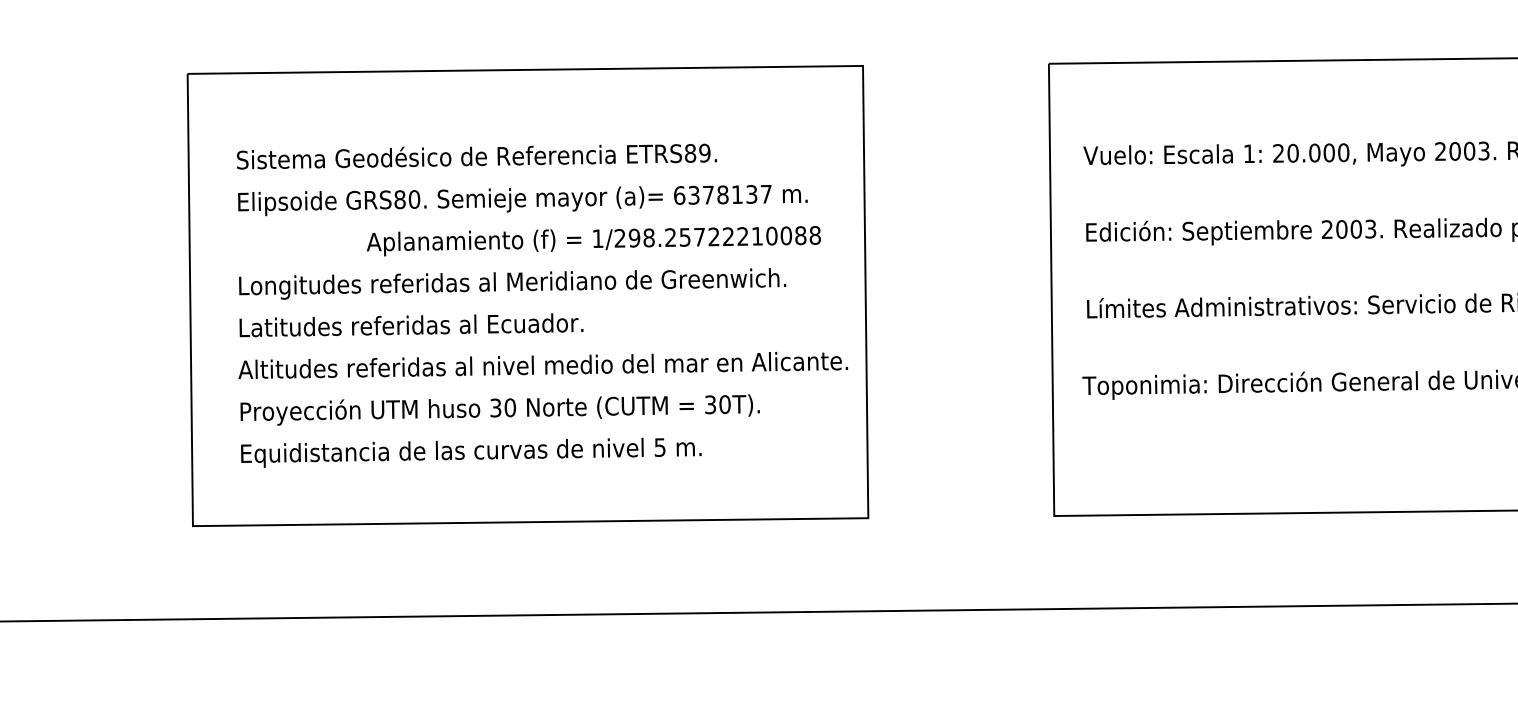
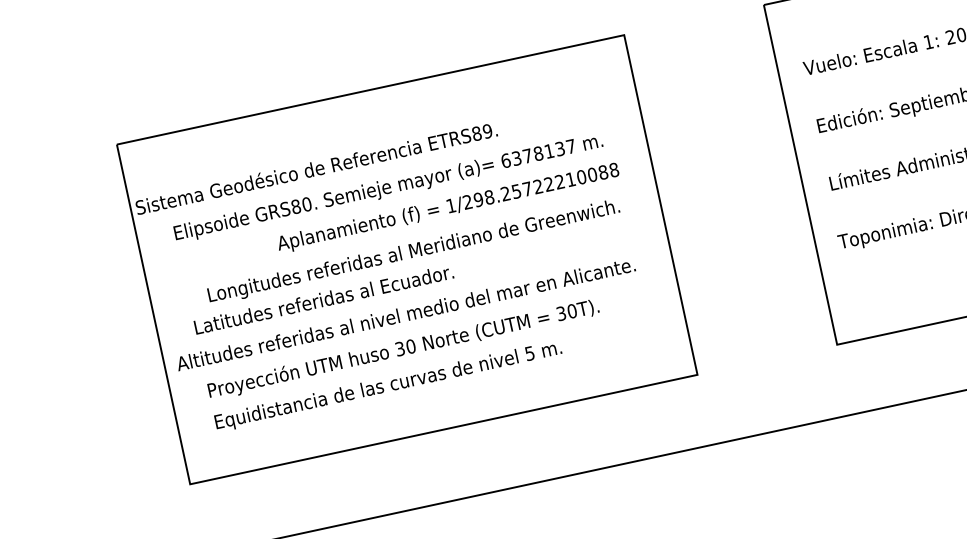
text: (477, 156) -> (316, 168), moved
text: (512, 283) -> (413, 251), moved
text: (542, 365) -> (405, 314), moved

